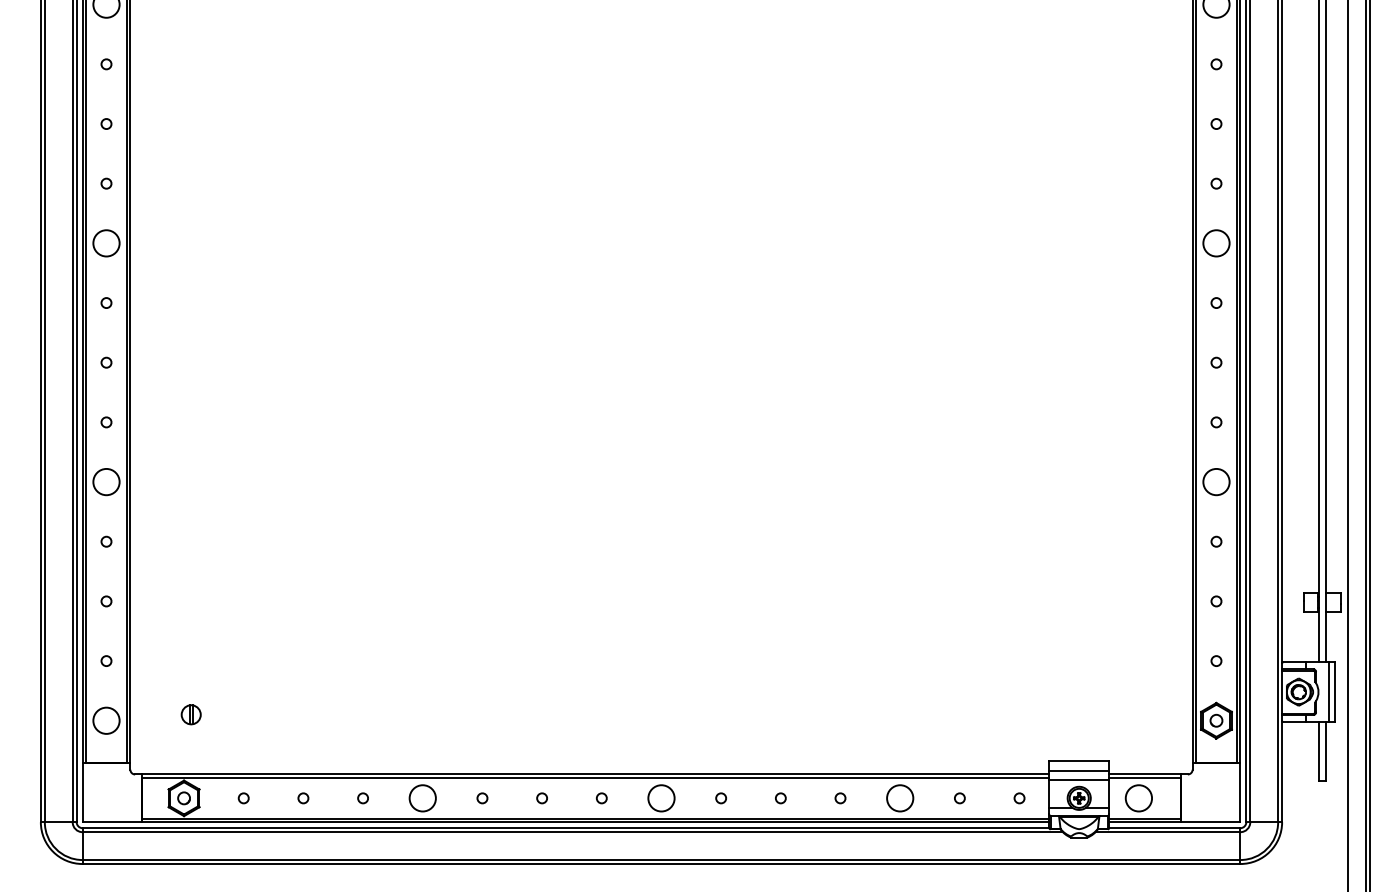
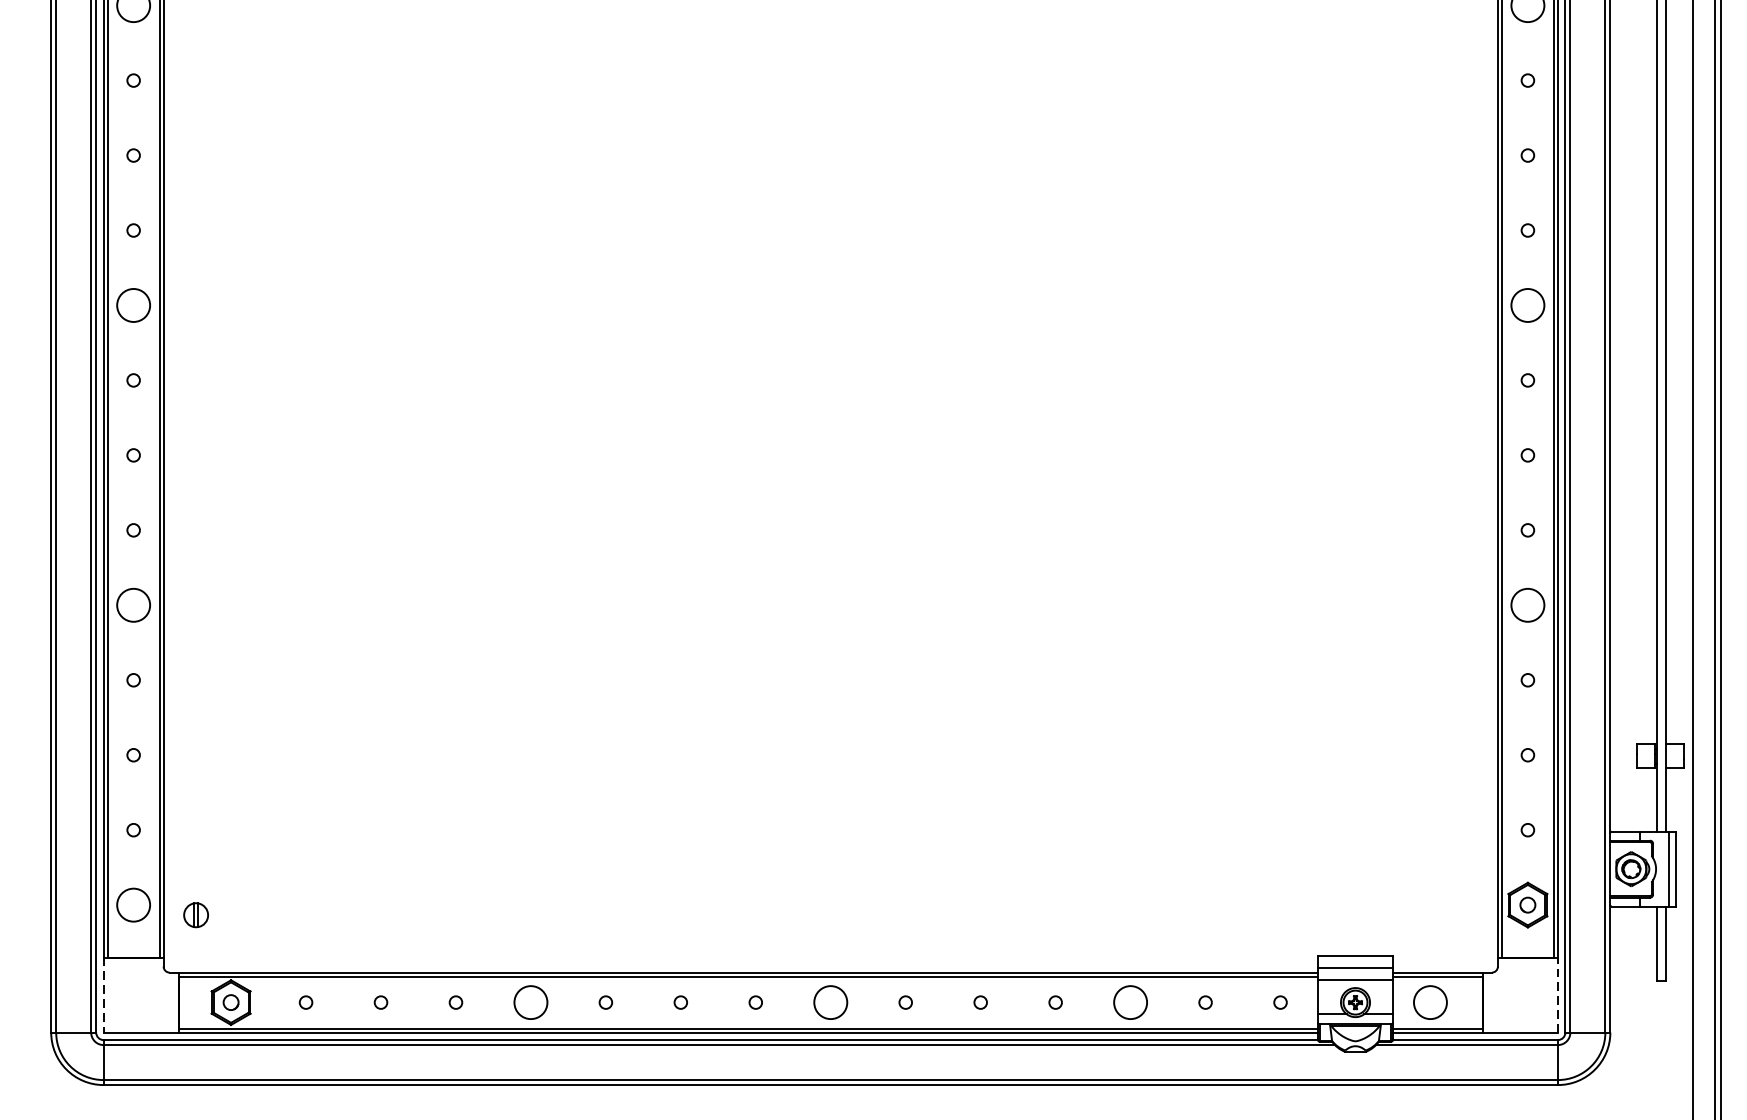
part: (190, 714) -> (195, 914), moved
line: (82, 792) -> (103, 995), solid -> dashed
line: (1240, 792) -> (1558, 995), solid -> dashed

